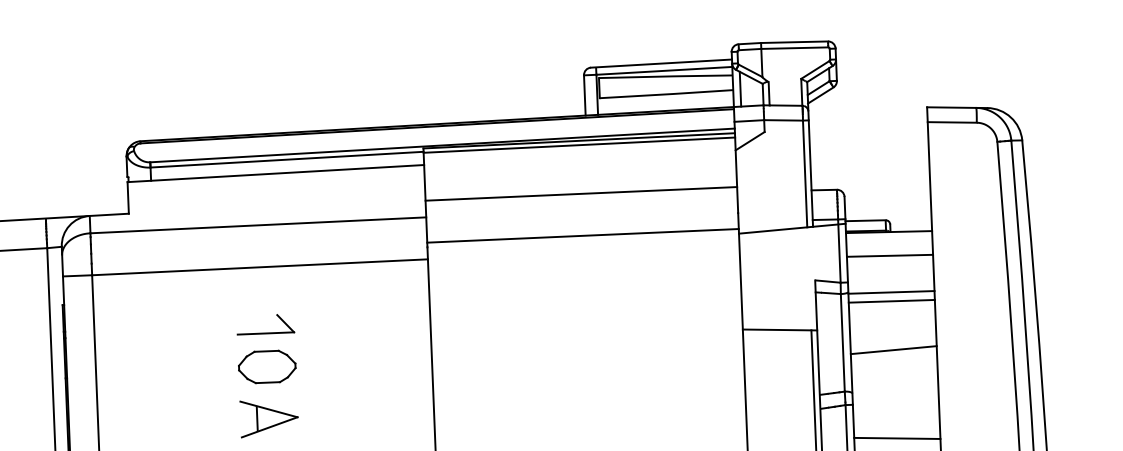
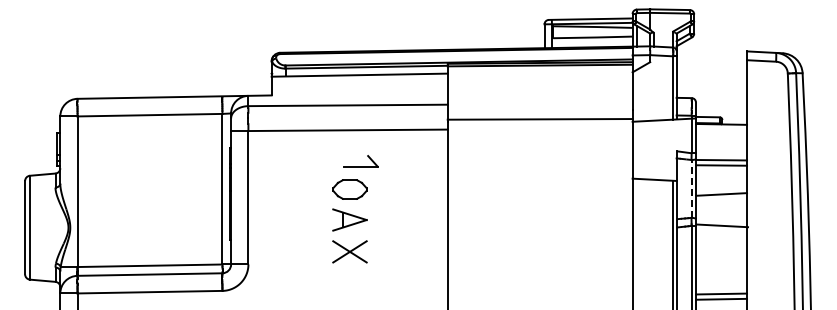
line: (580, 193) -> (539, 94), removed
line: (889, 255) -> (721, 138), removed
part: (264, 324) -> (360, 161), moved
line: (842, 342) -> (691, 188), solid -> dashed
line: (897, 437) -> (722, 225), moved

